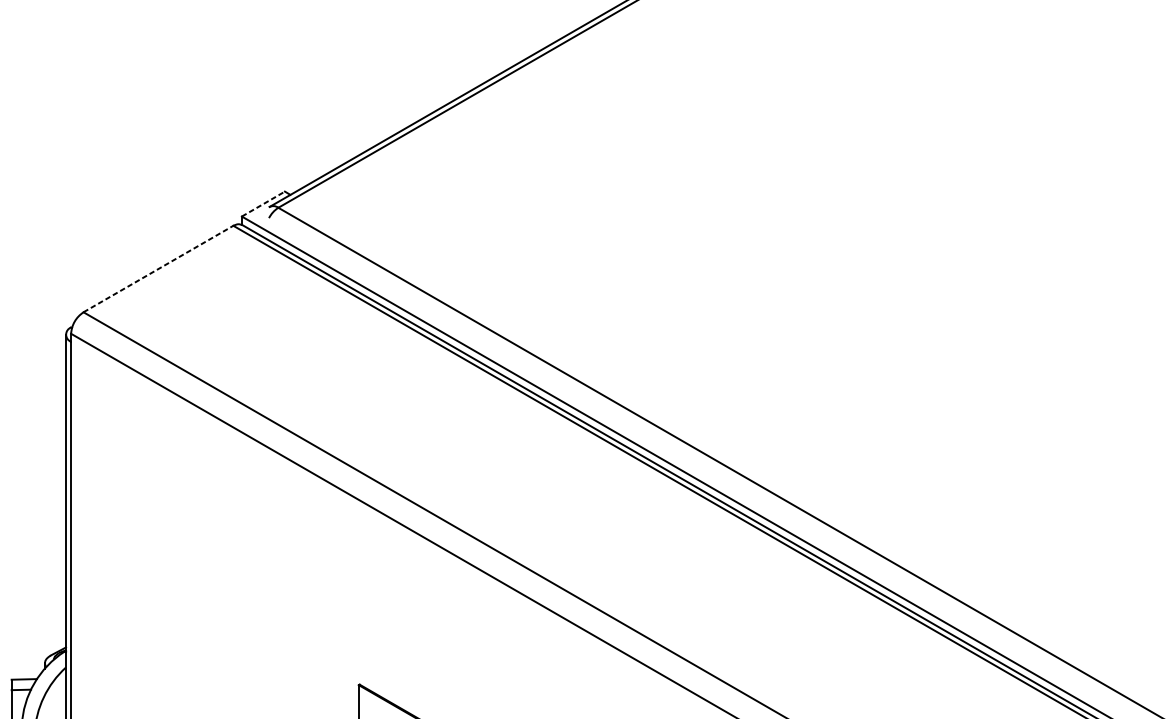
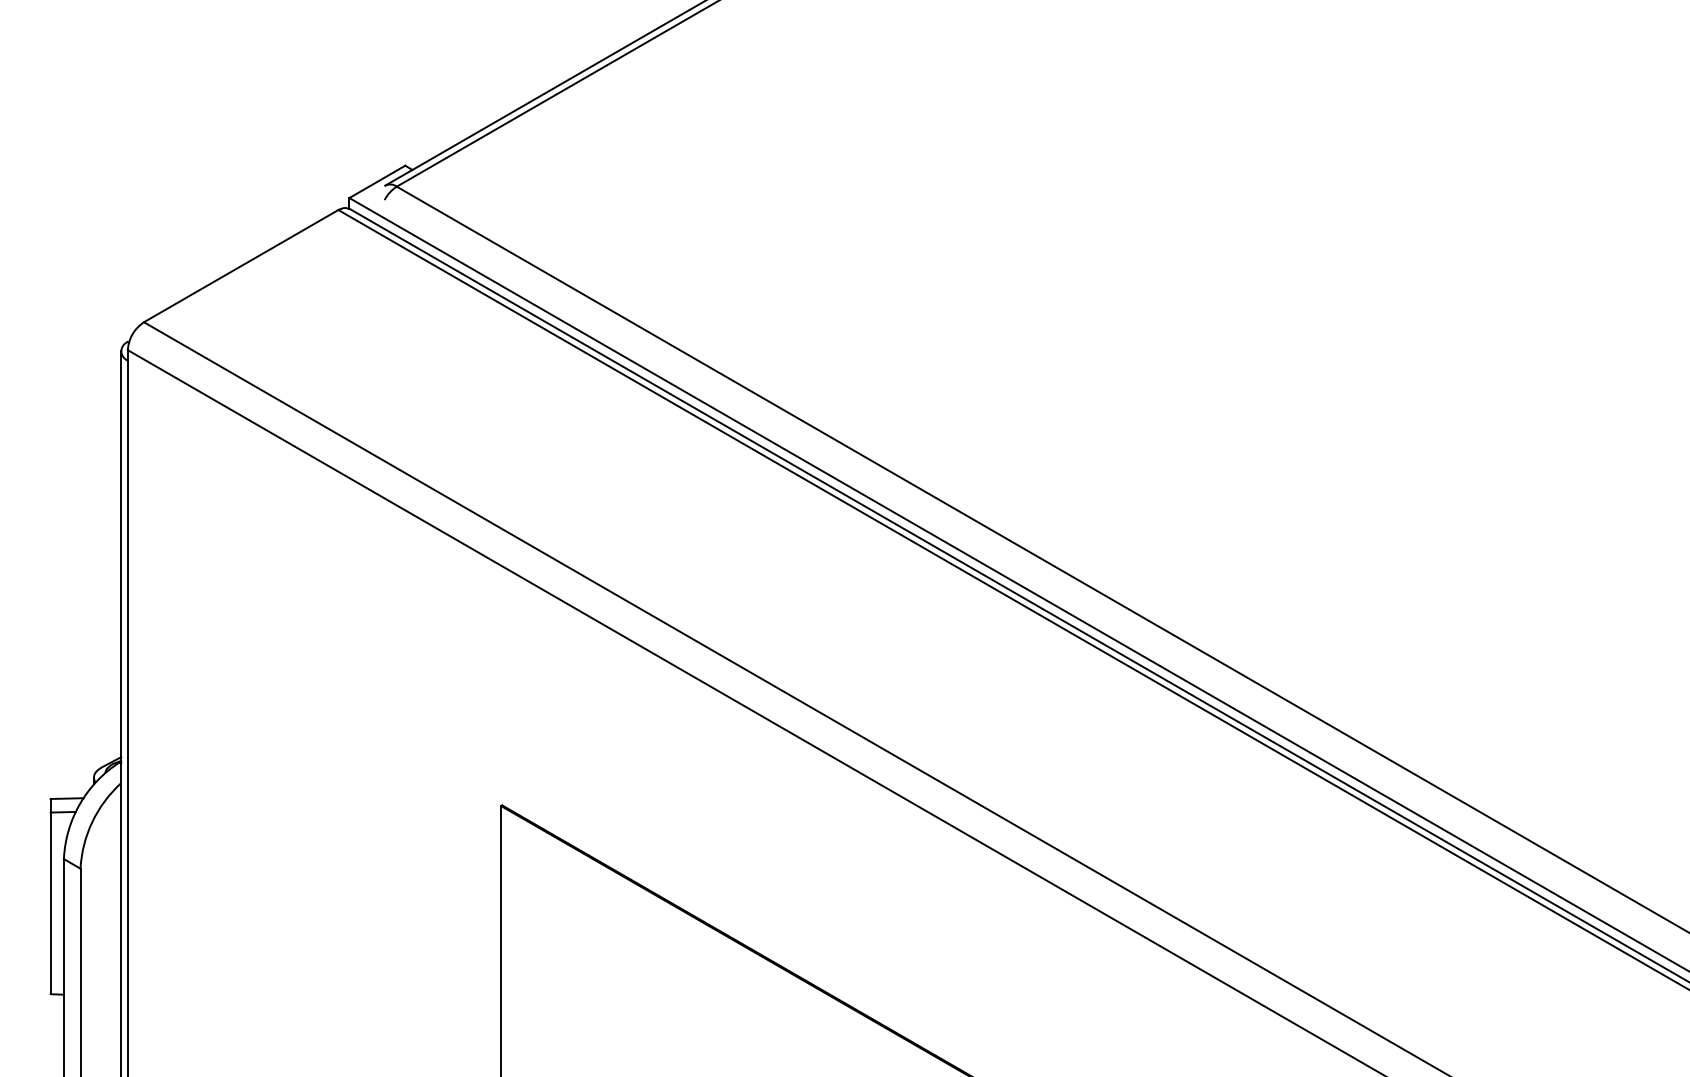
line: (263, 203) -> (377, 181), dashed -> solid
line: (158, 268) -> (241, 265), dashed -> solid

